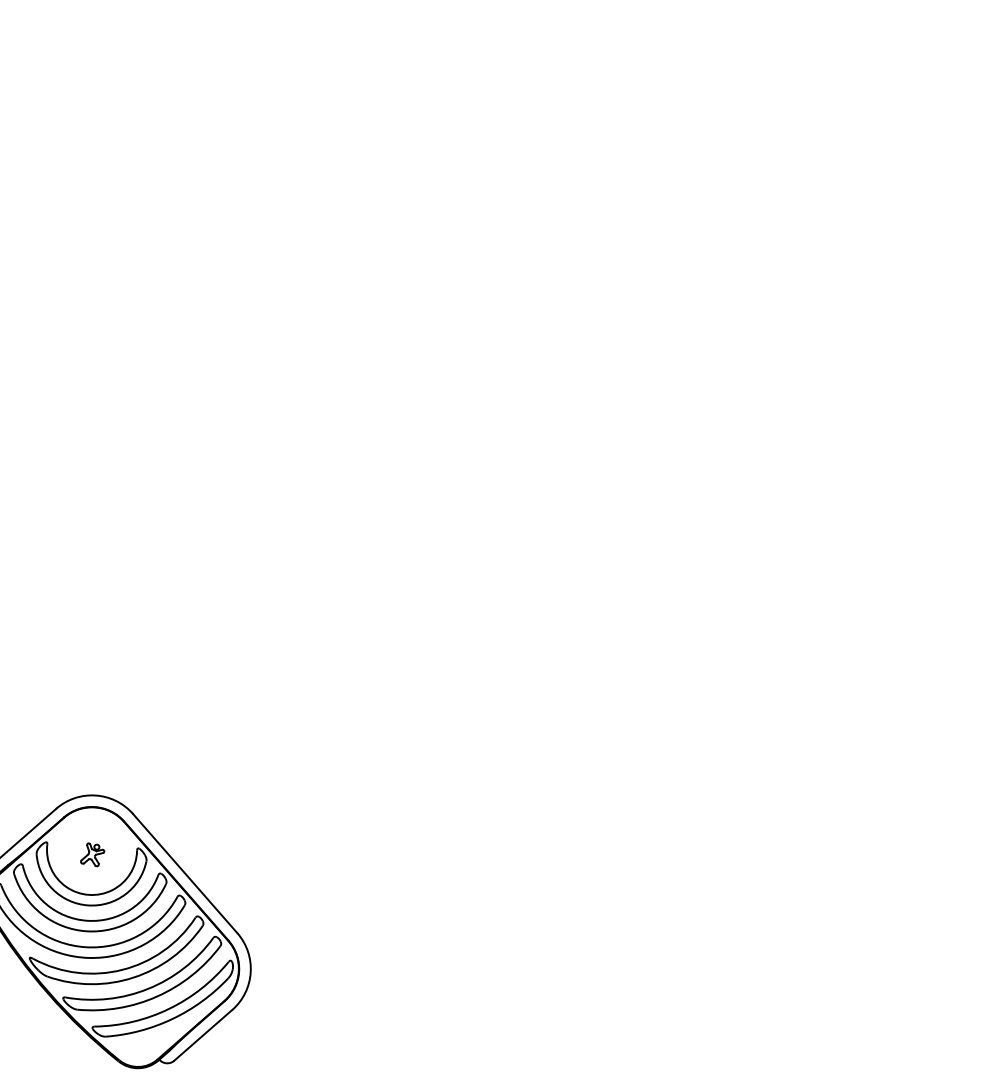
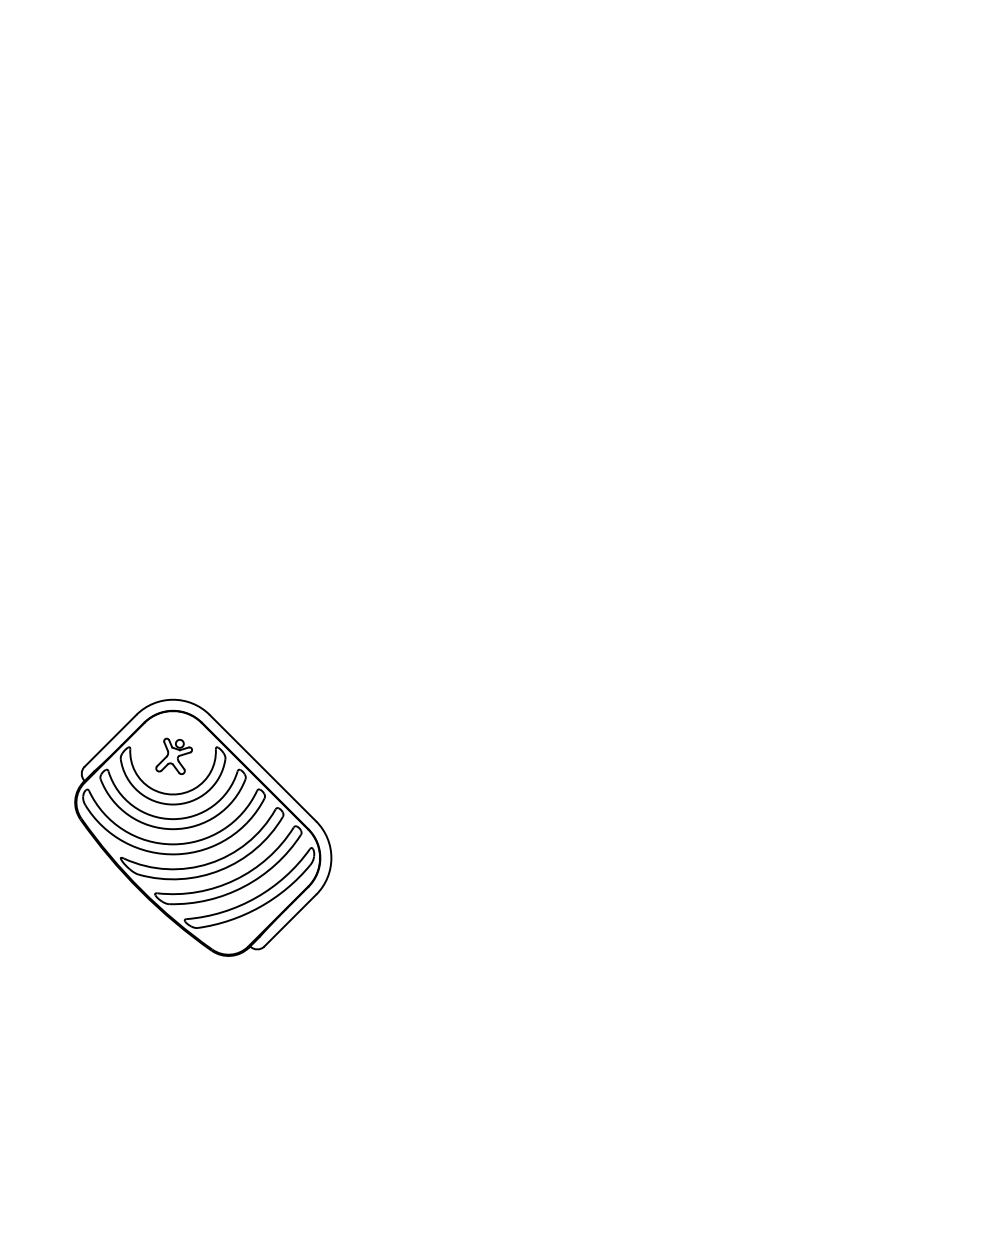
part: (92, 854) -> (173, 755), size x1.67

